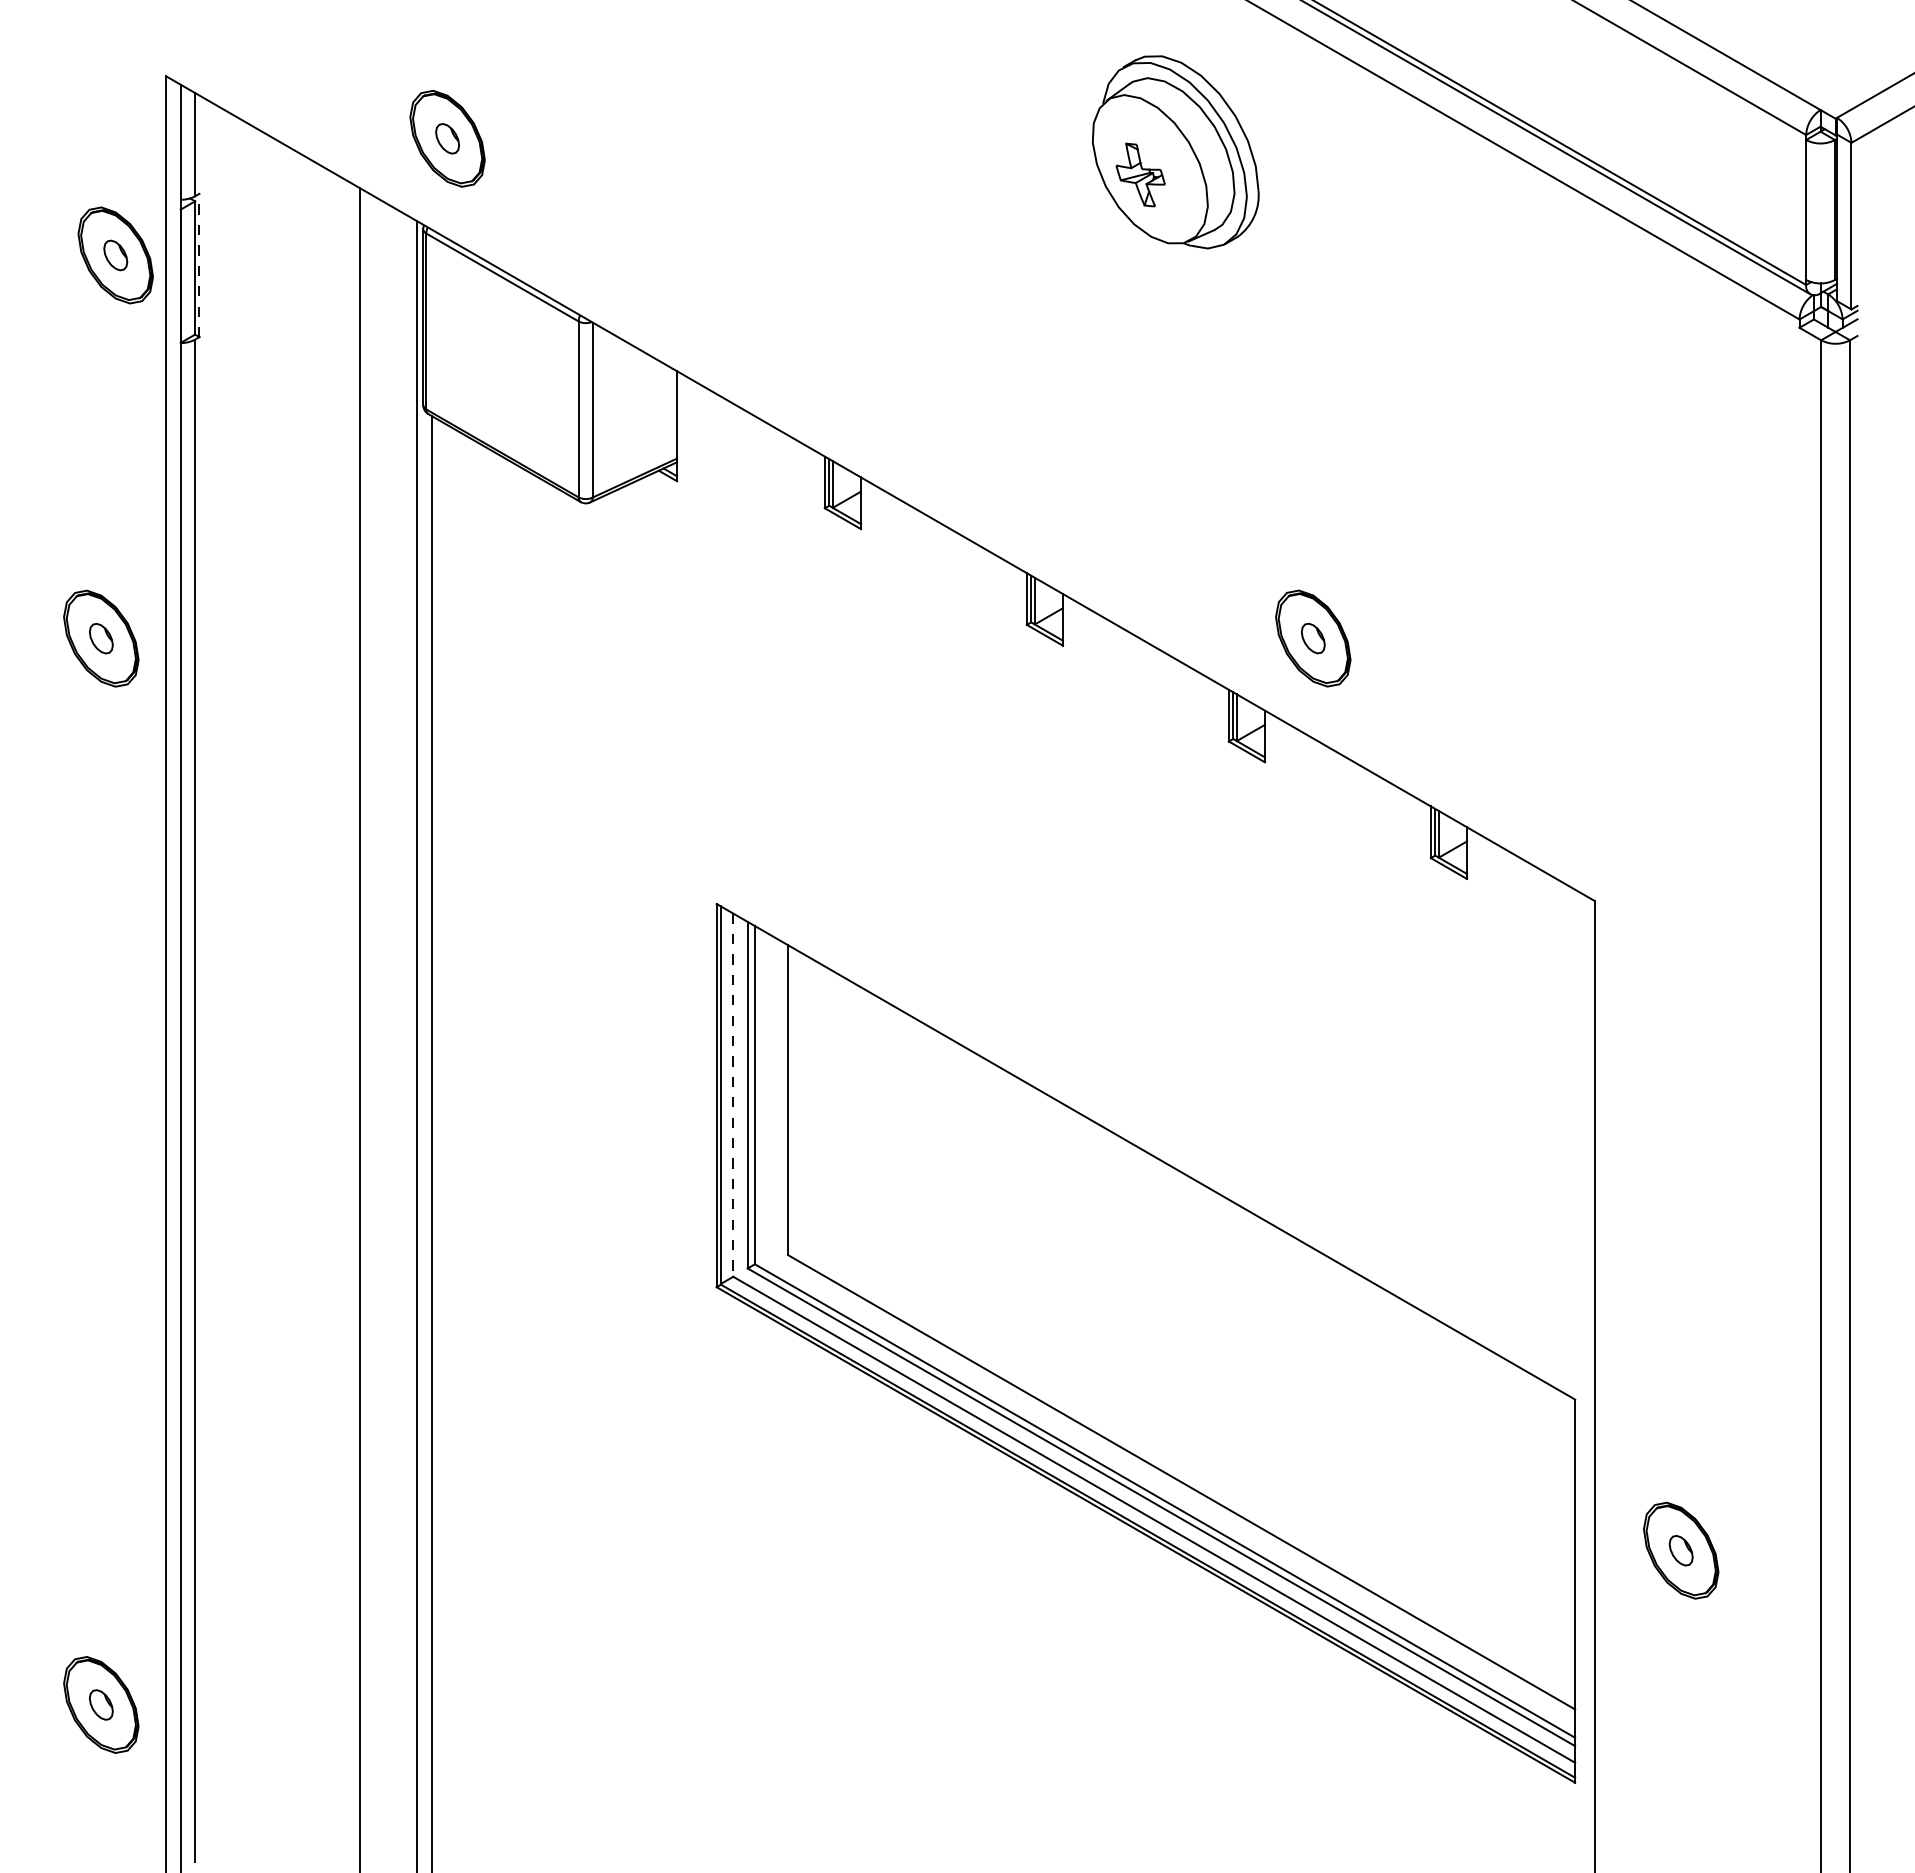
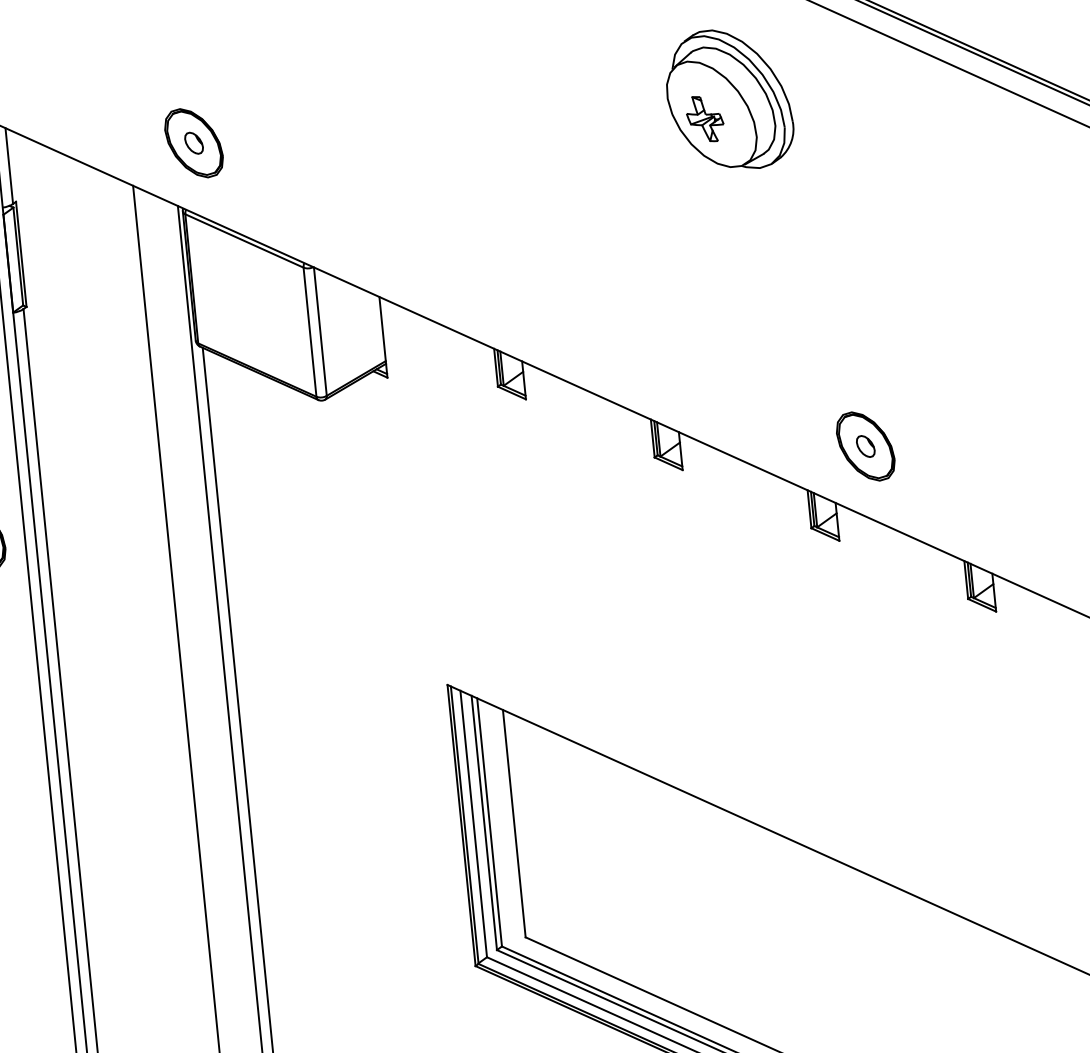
line: (199, 265) -> (21, 254), dashed -> solid
line: (733, 1095) -> (473, 824), dashed -> solid

